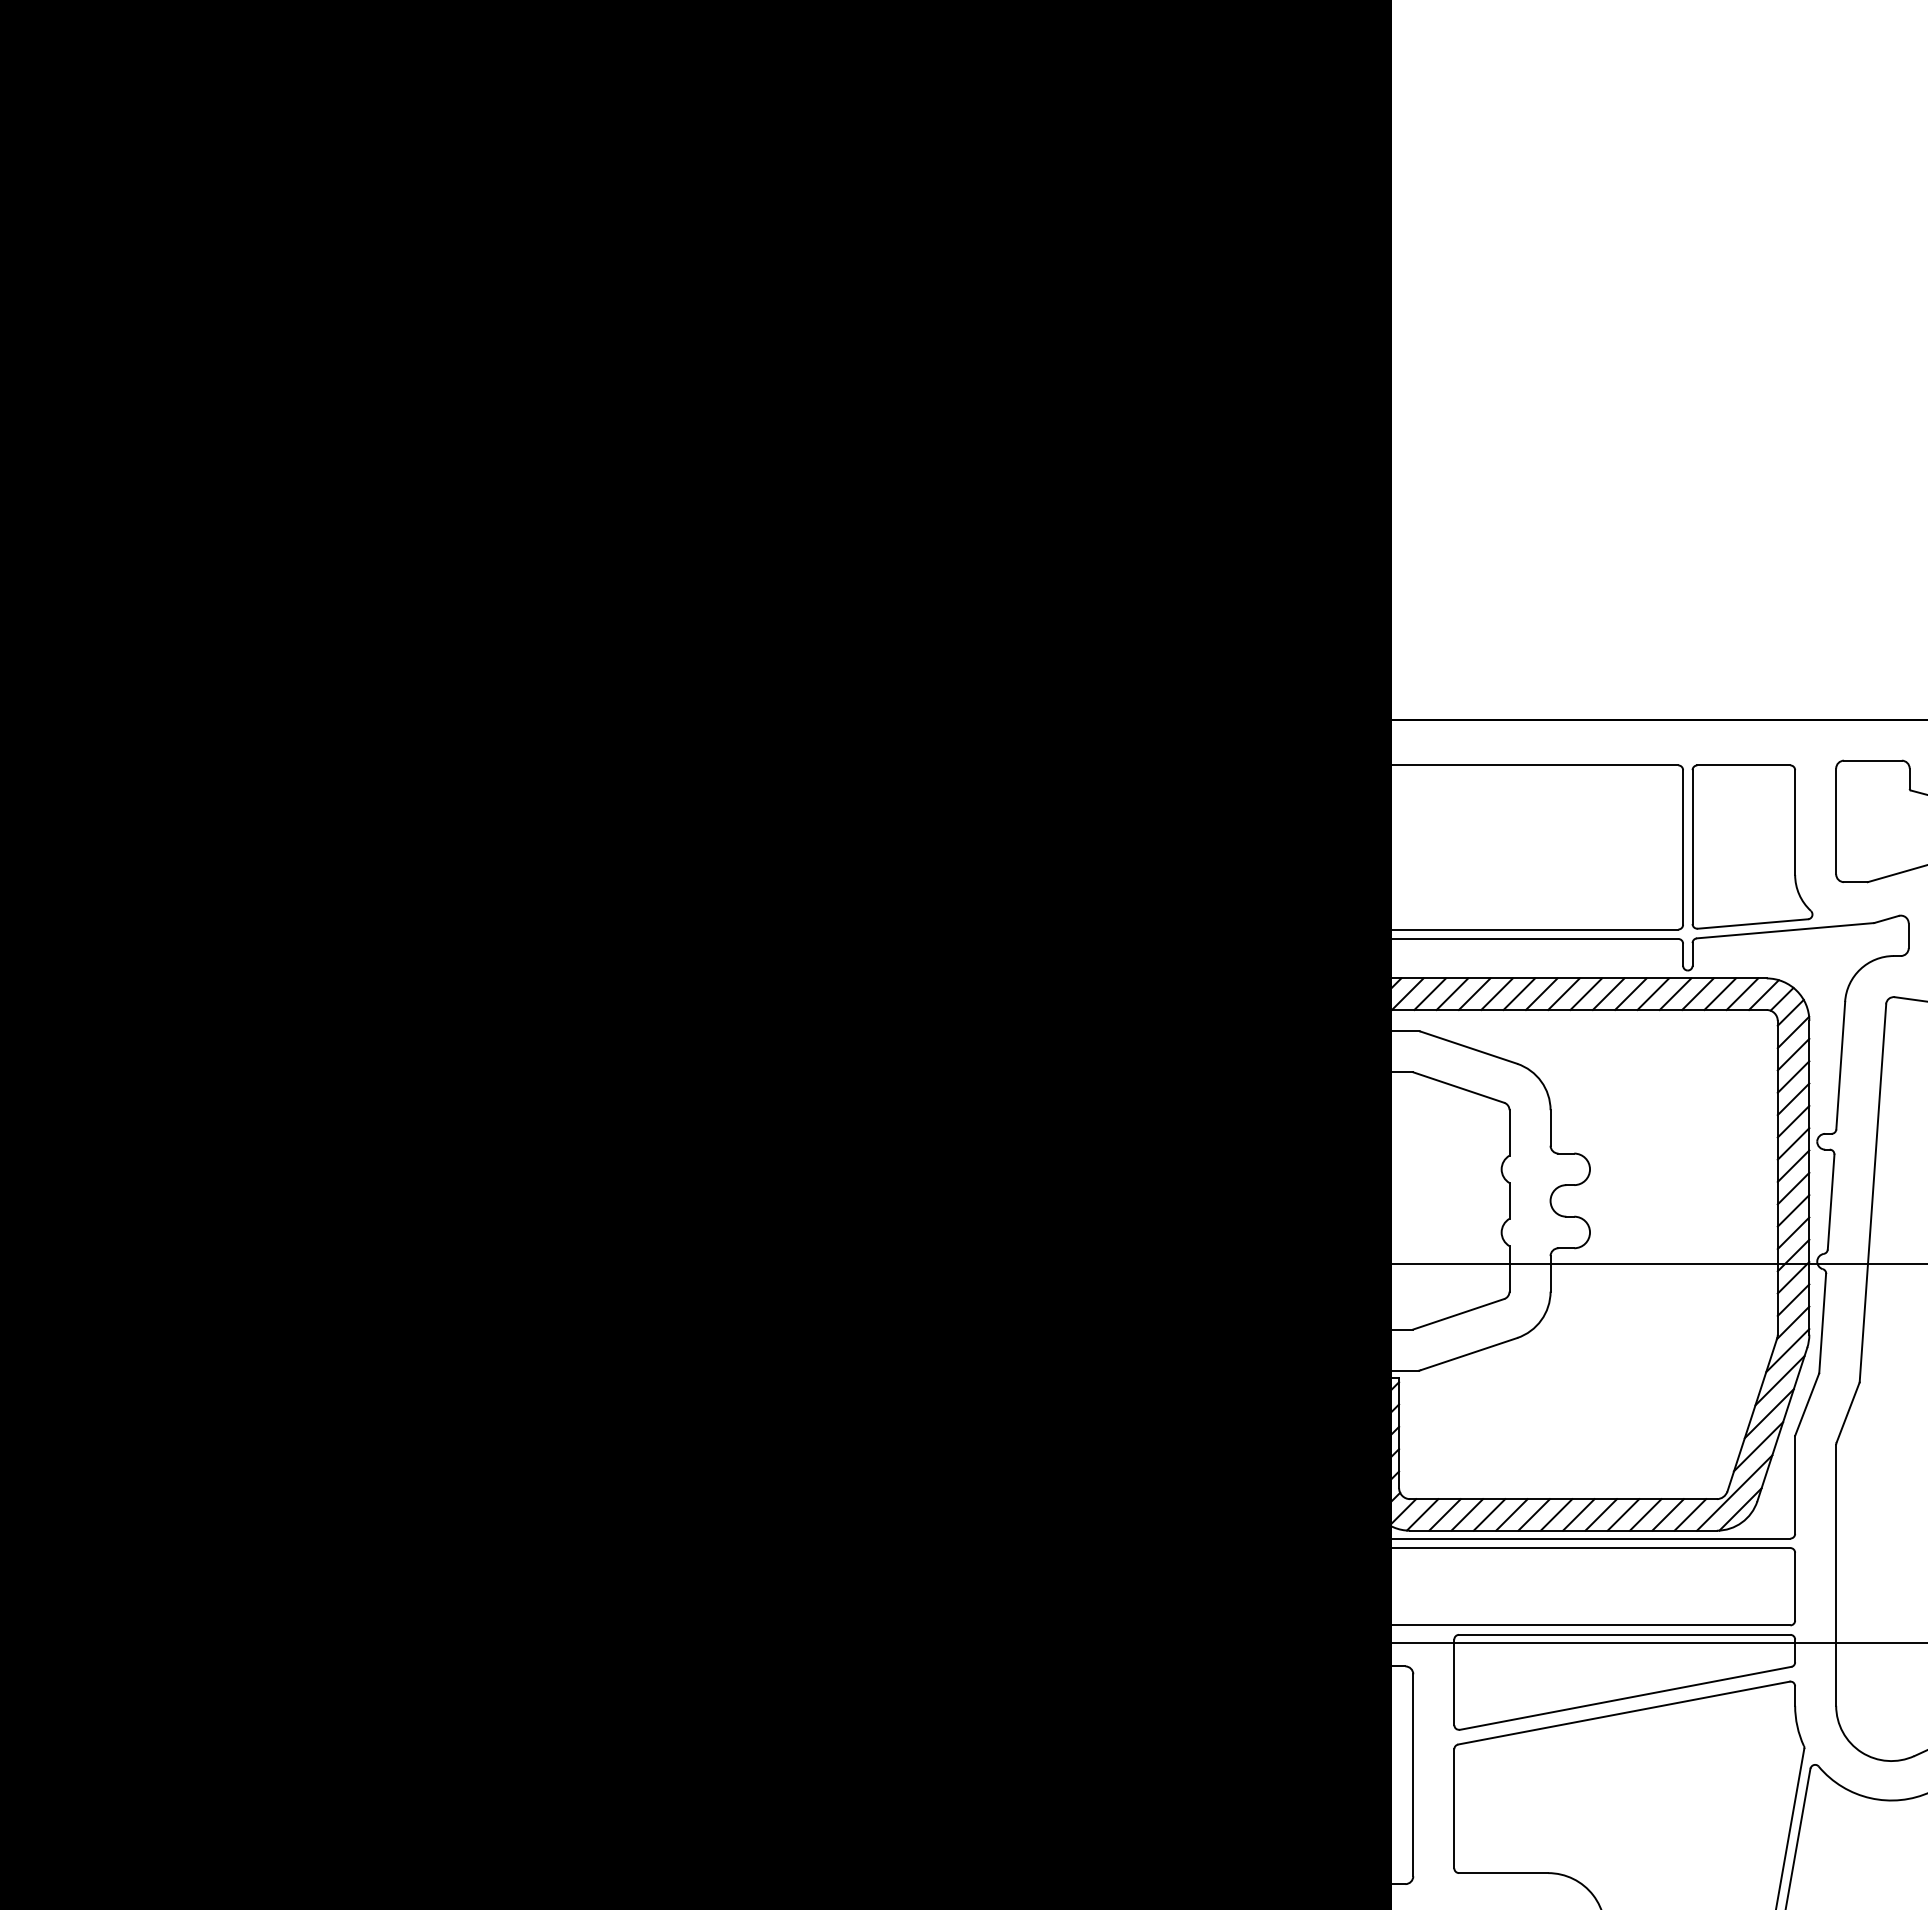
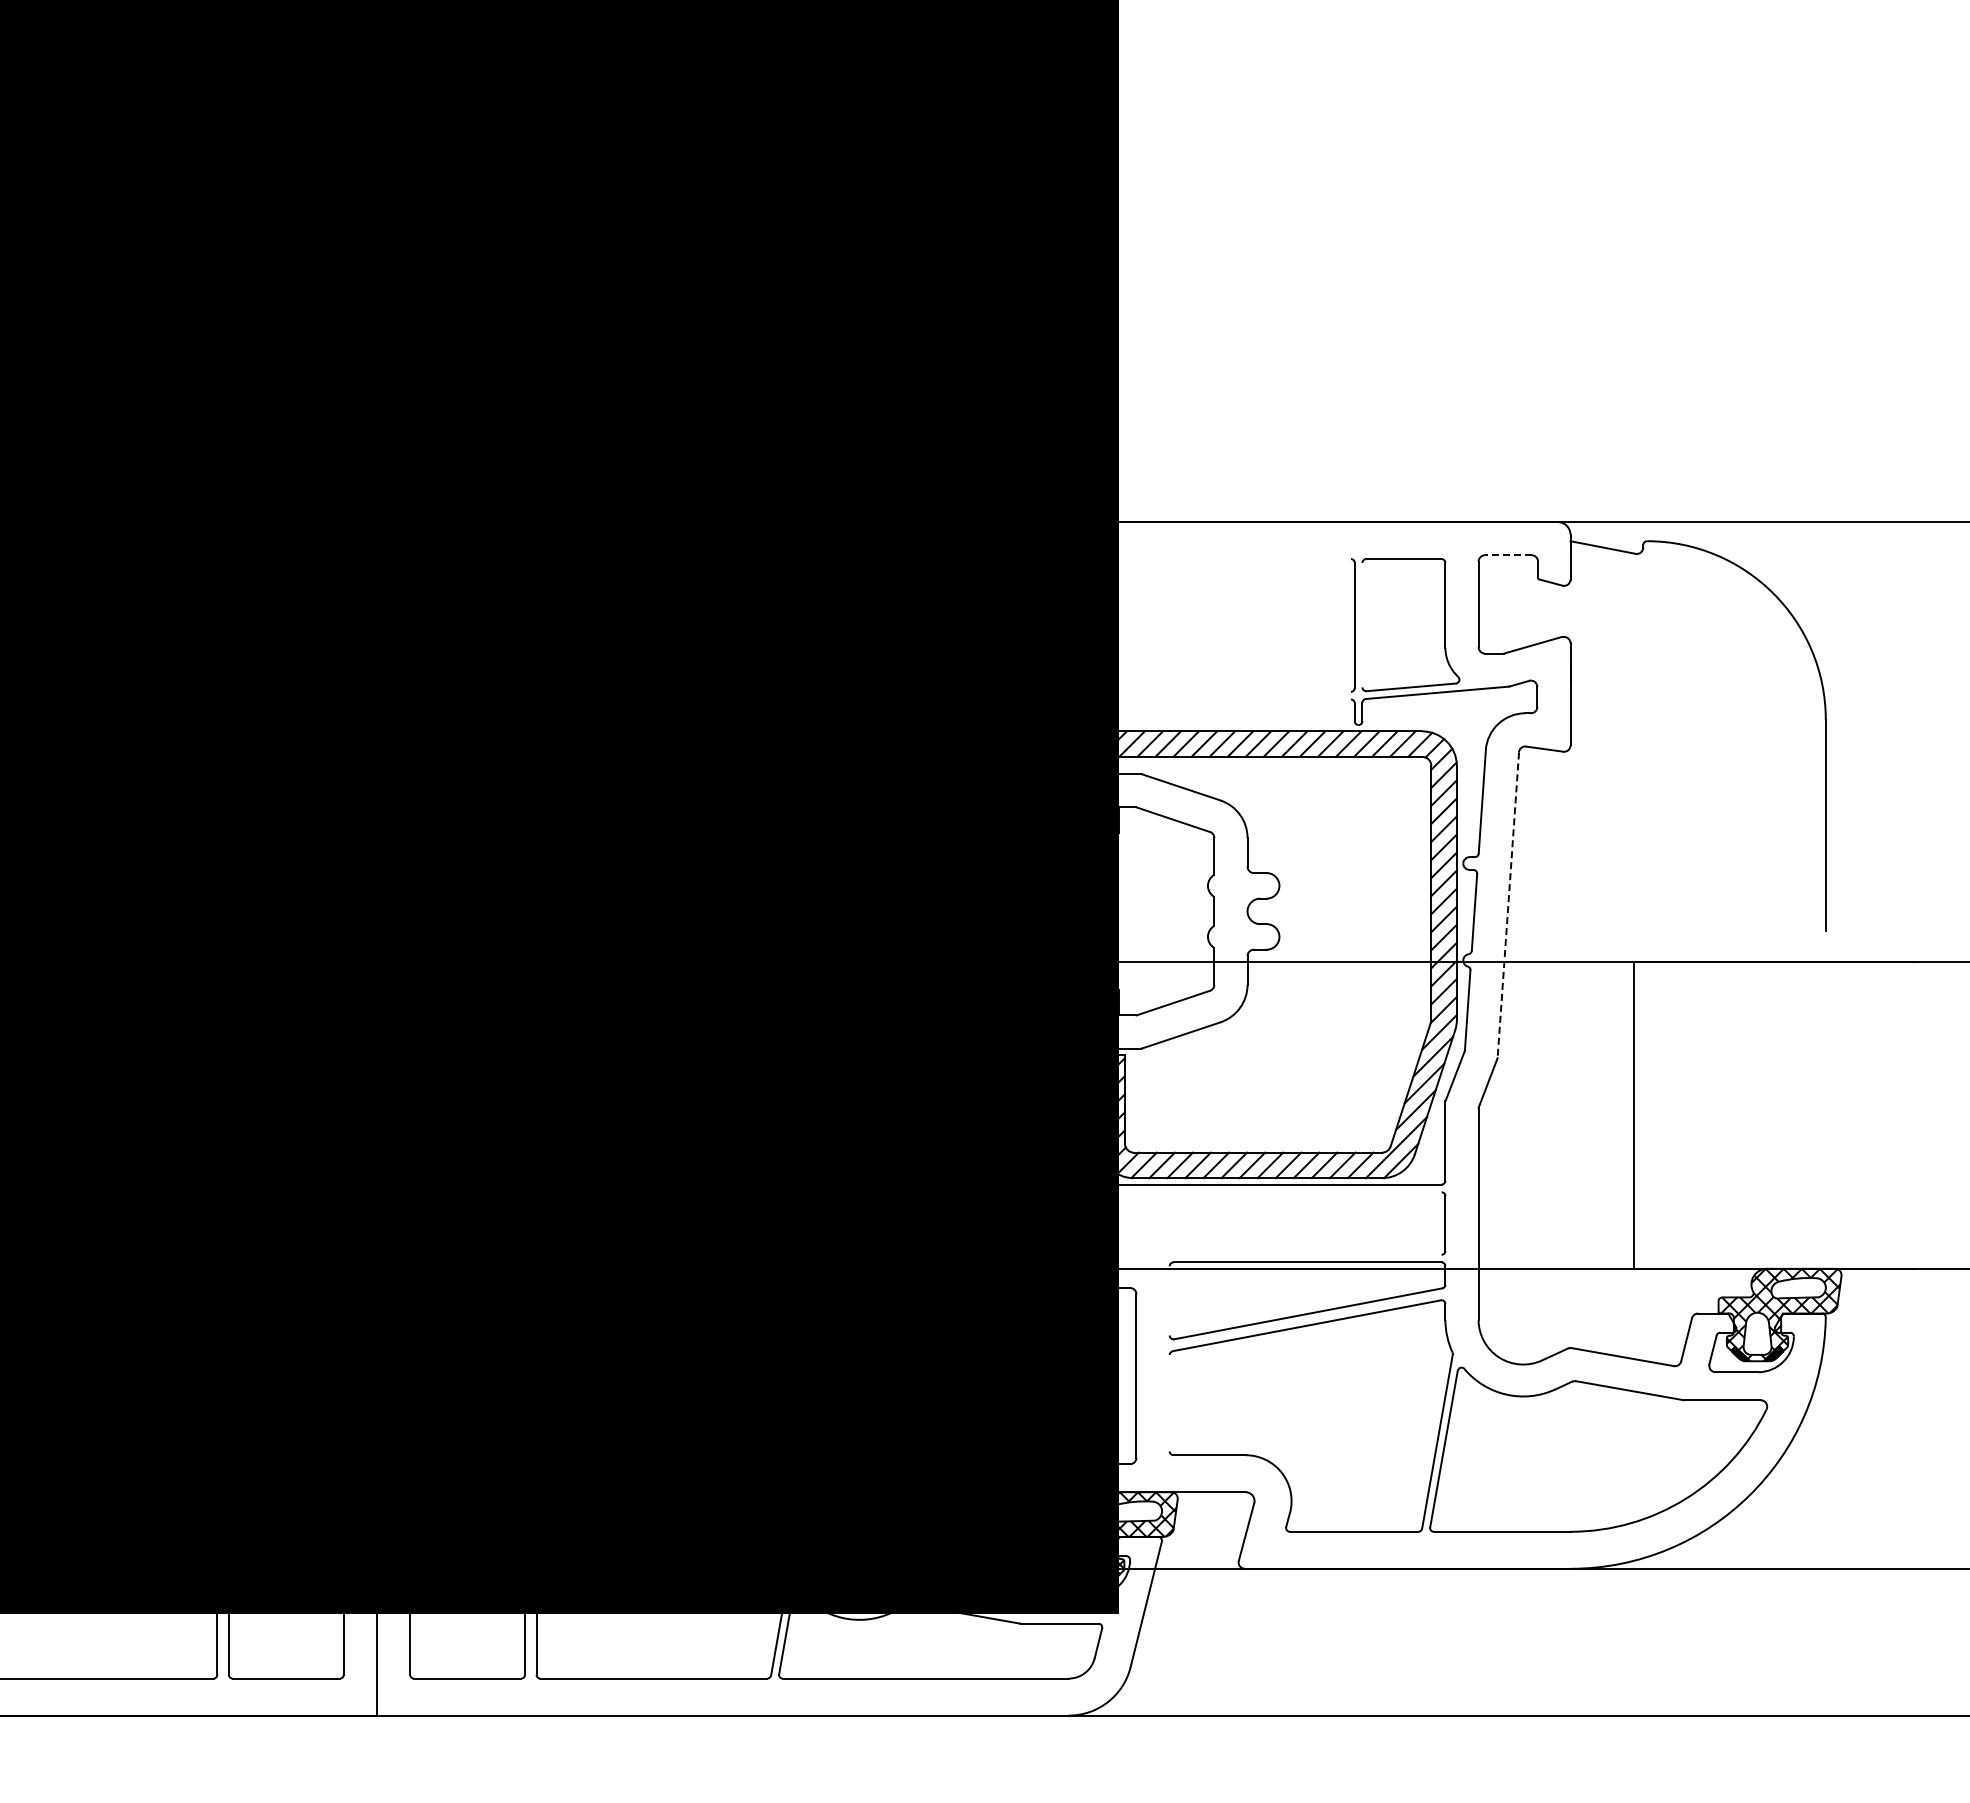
line: (1871, 760) -> (1507, 555), solid -> dashed
line: (1520, 765) -> (1223, 559), removed
line: (1692, 846) -> (1362, 624), removed
line: (1520, 929) -> (1223, 691), removed
line: (1520, 938) -> (1223, 699), removed
line: (1873, 1193) -> (1508, 905), solid -> dashed
line: (1577, 1548) -> (1269, 1192), removed
line: (1587, 1625) -> (1277, 1254), removed
line: (1454, 1681) -> (1169, 1300), removed
line: (1454, 1809) -> (1169, 1403), removed

